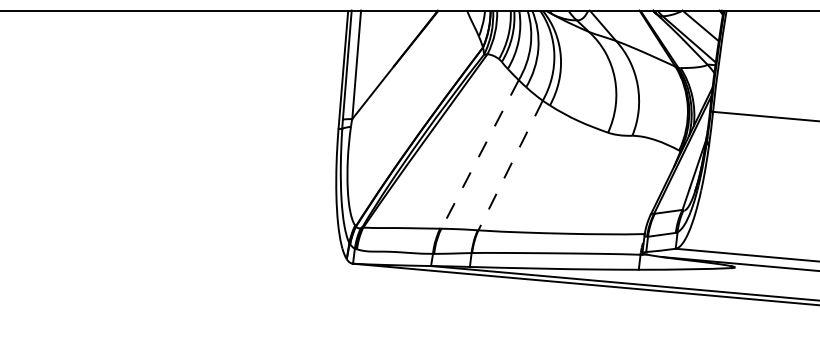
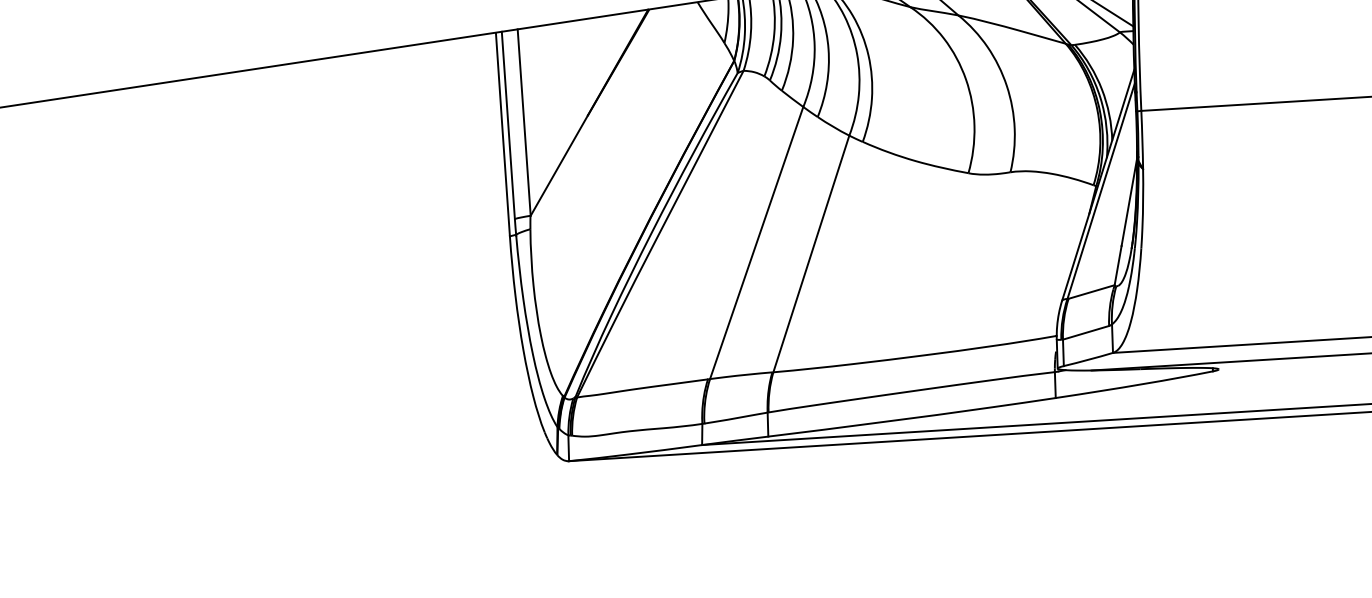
line: (480, 154) -> (757, 242), dashed -> solid
line: (510, 165) -> (811, 253), dashed -> solid

